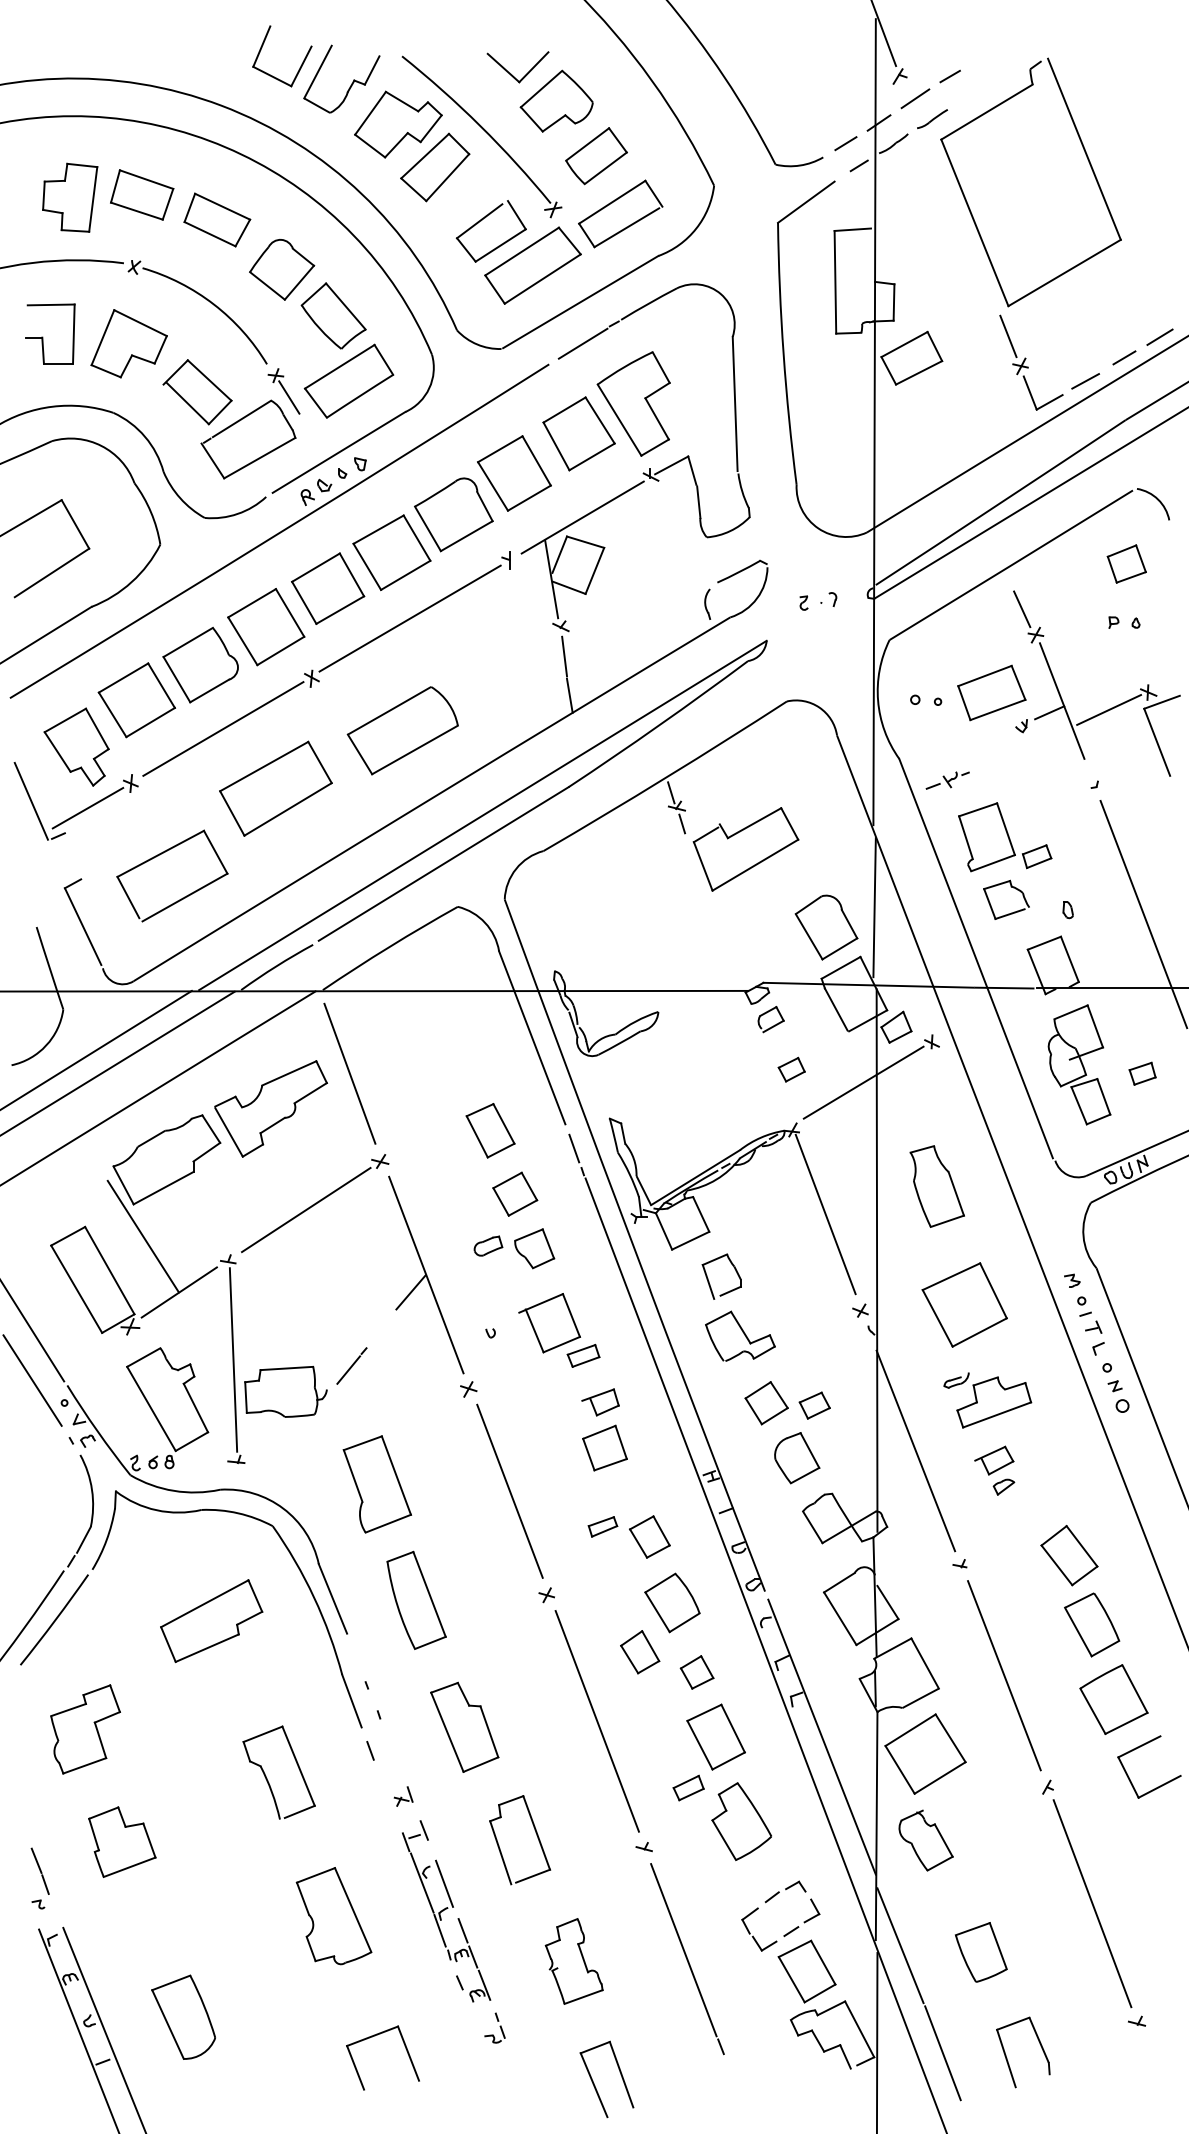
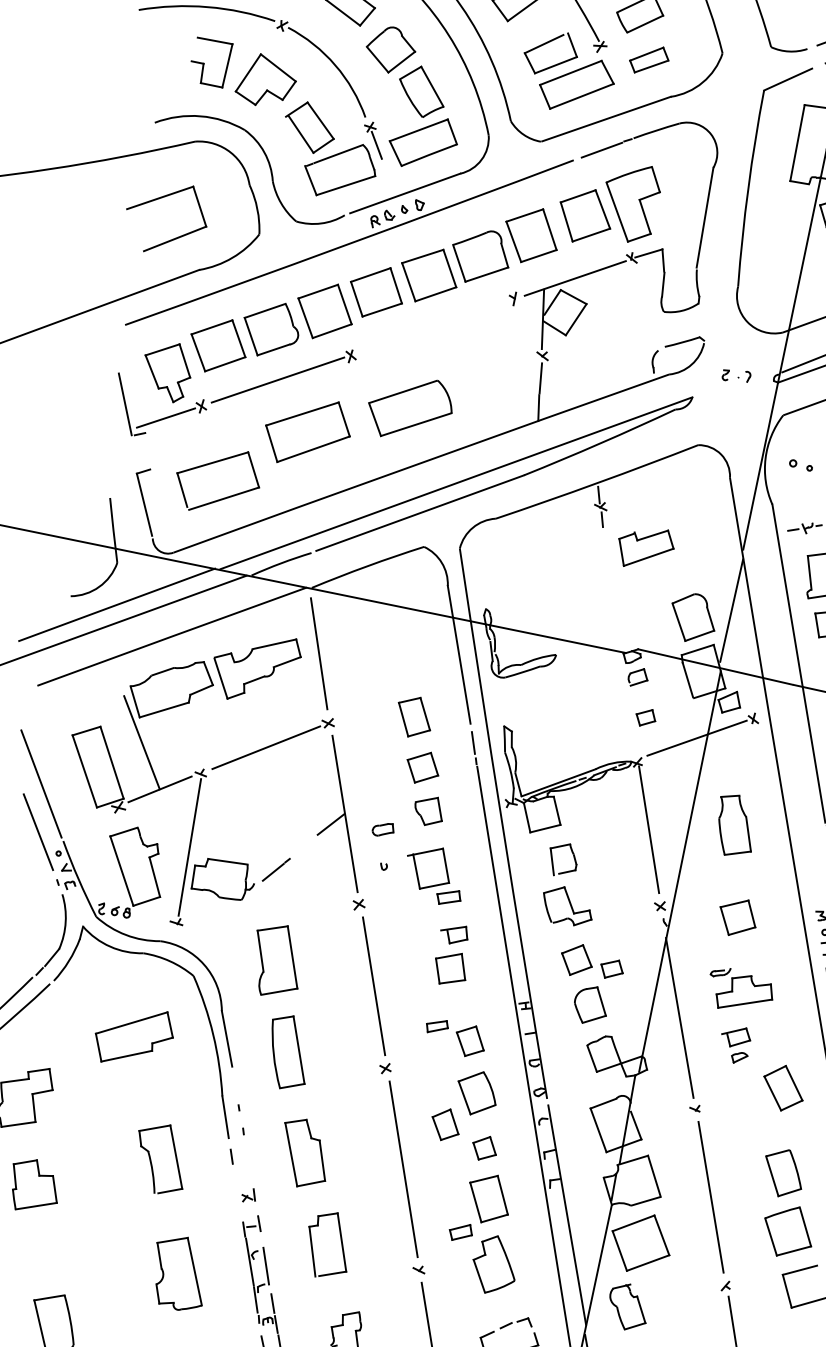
part: (620, 213) -> (649, 59), size x0.6
line: (409, 618) -> (432, 326), removed
part: (745, 849) -> (645, 548), size x0.7
part: (488, 1245) -> (383, 829), moved
part: (964, 1304) -> (737, 917), size x0.6
part: (1069, 1555) -> (783, 1088), moved

